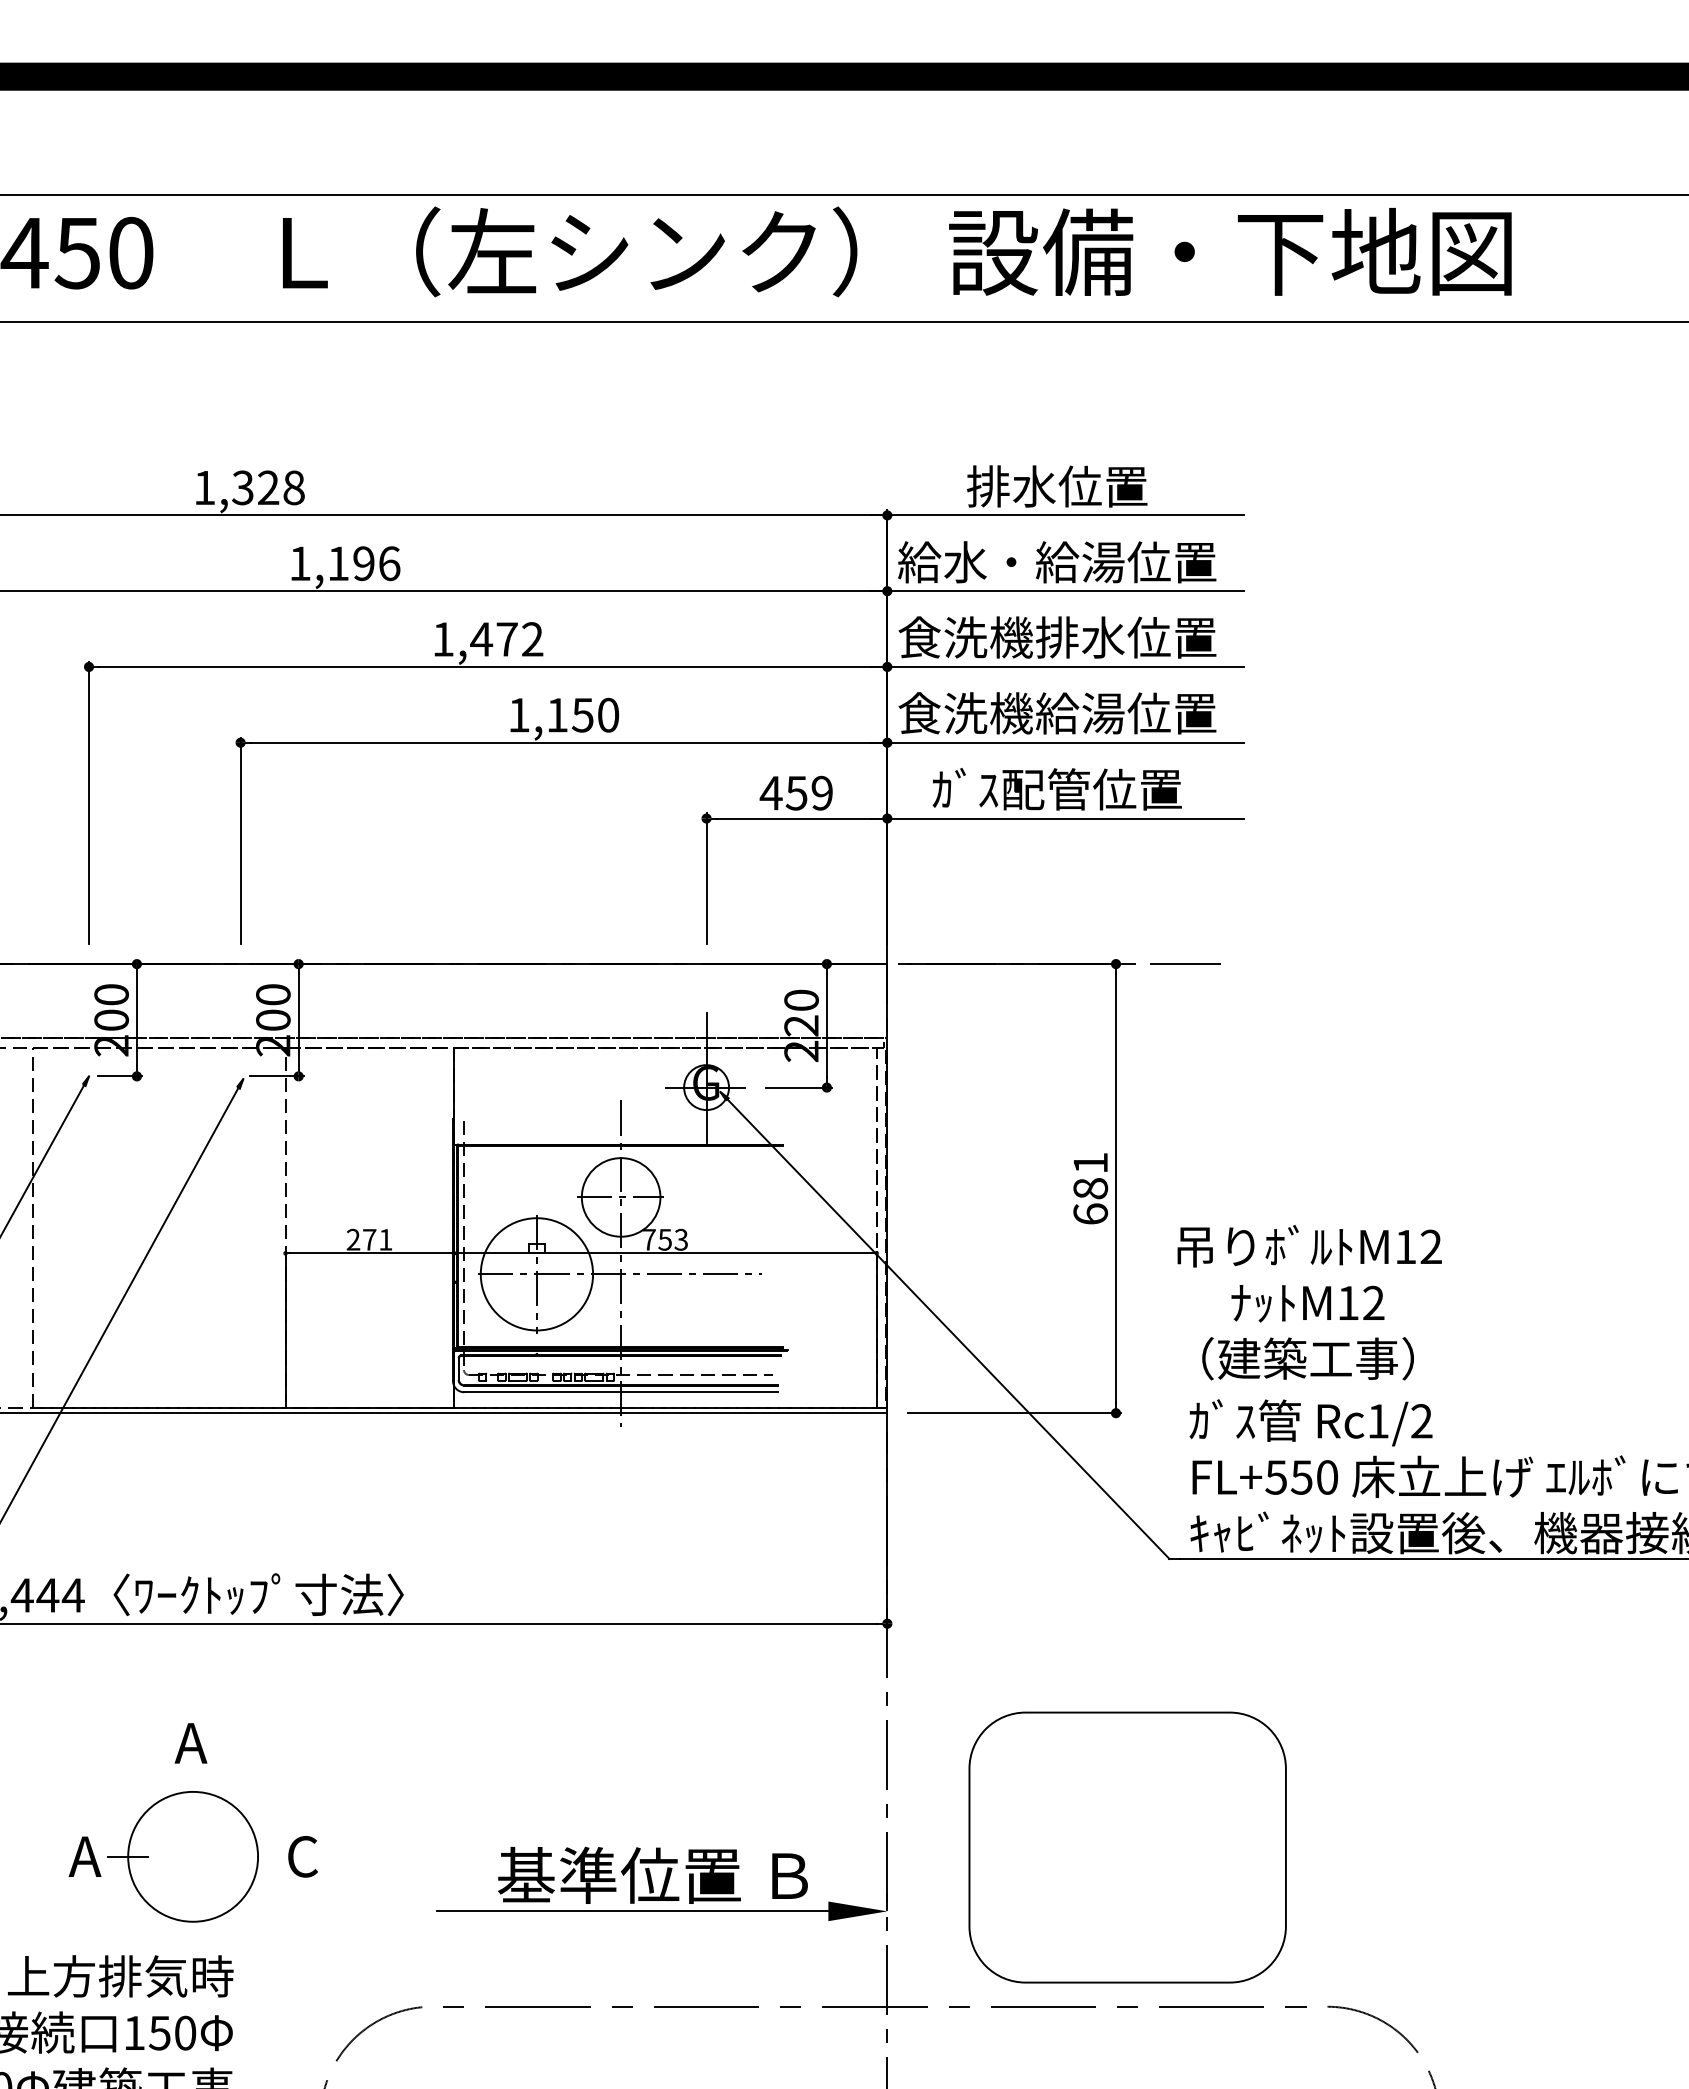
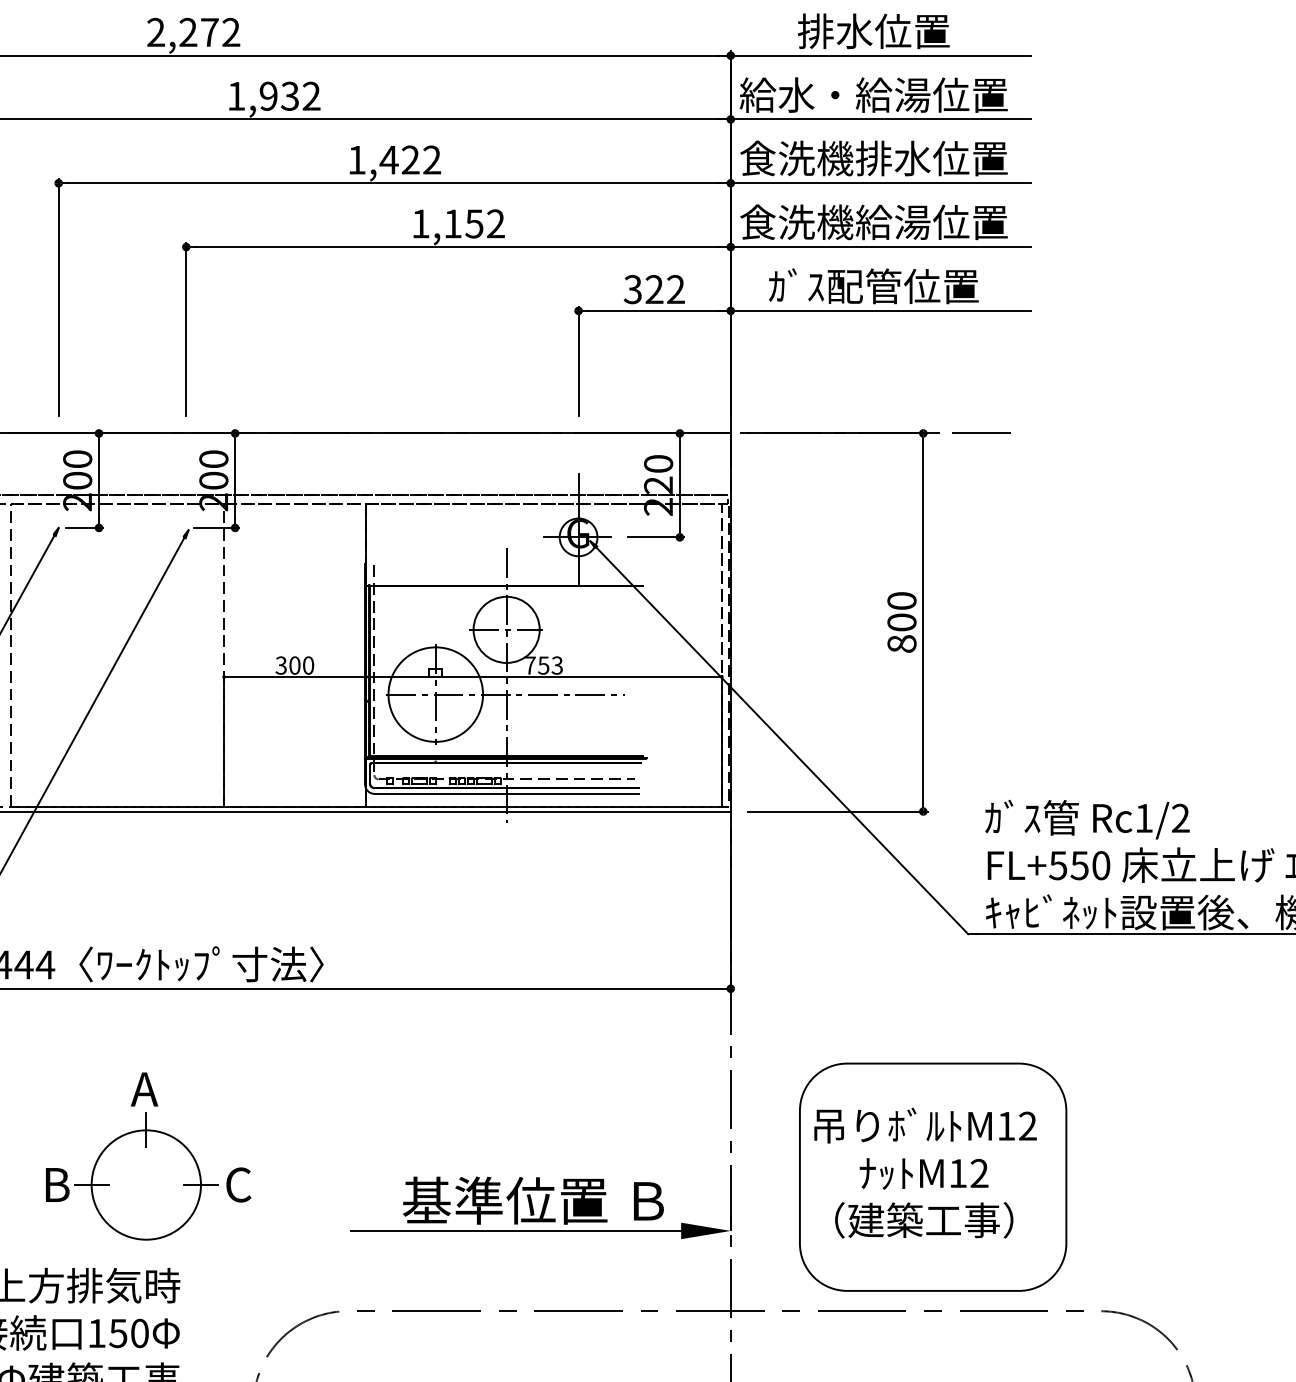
text: (249, 487) -> (193, 32), 1,328 -> 2,272
text: (364, 563) -> (290, 96), 1,196 -> 1,932
text: (506, 639) -> (410, 160), 1,472 -> 1,422
text: (608, 714) -> (496, 223), 1,150 -> 1,152
text: (795, 792) -> (653, 288), 459 -> 322
text: (1090, 1188) -> (901, 622), 681 -> 800
text: (369, 1239) -> (294, 665), 271 -> 300
text: (1309, 1302) -> (925, 1172), moved
line: (193, 1791) -> (146, 1130), added
text: (84, 1856) -> (54, 1184), A -> B
line: (257, 1856) -> (200, 1184), added

